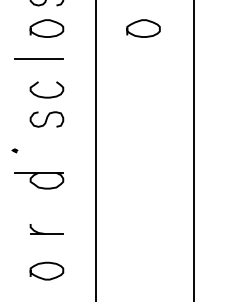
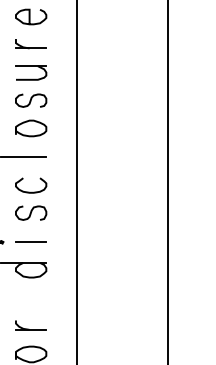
part: (143, 28) -> (121, 128), removed
line: (46, 149) -> (30, 241), added
part: (46, 229) -> (30, 325), moved

